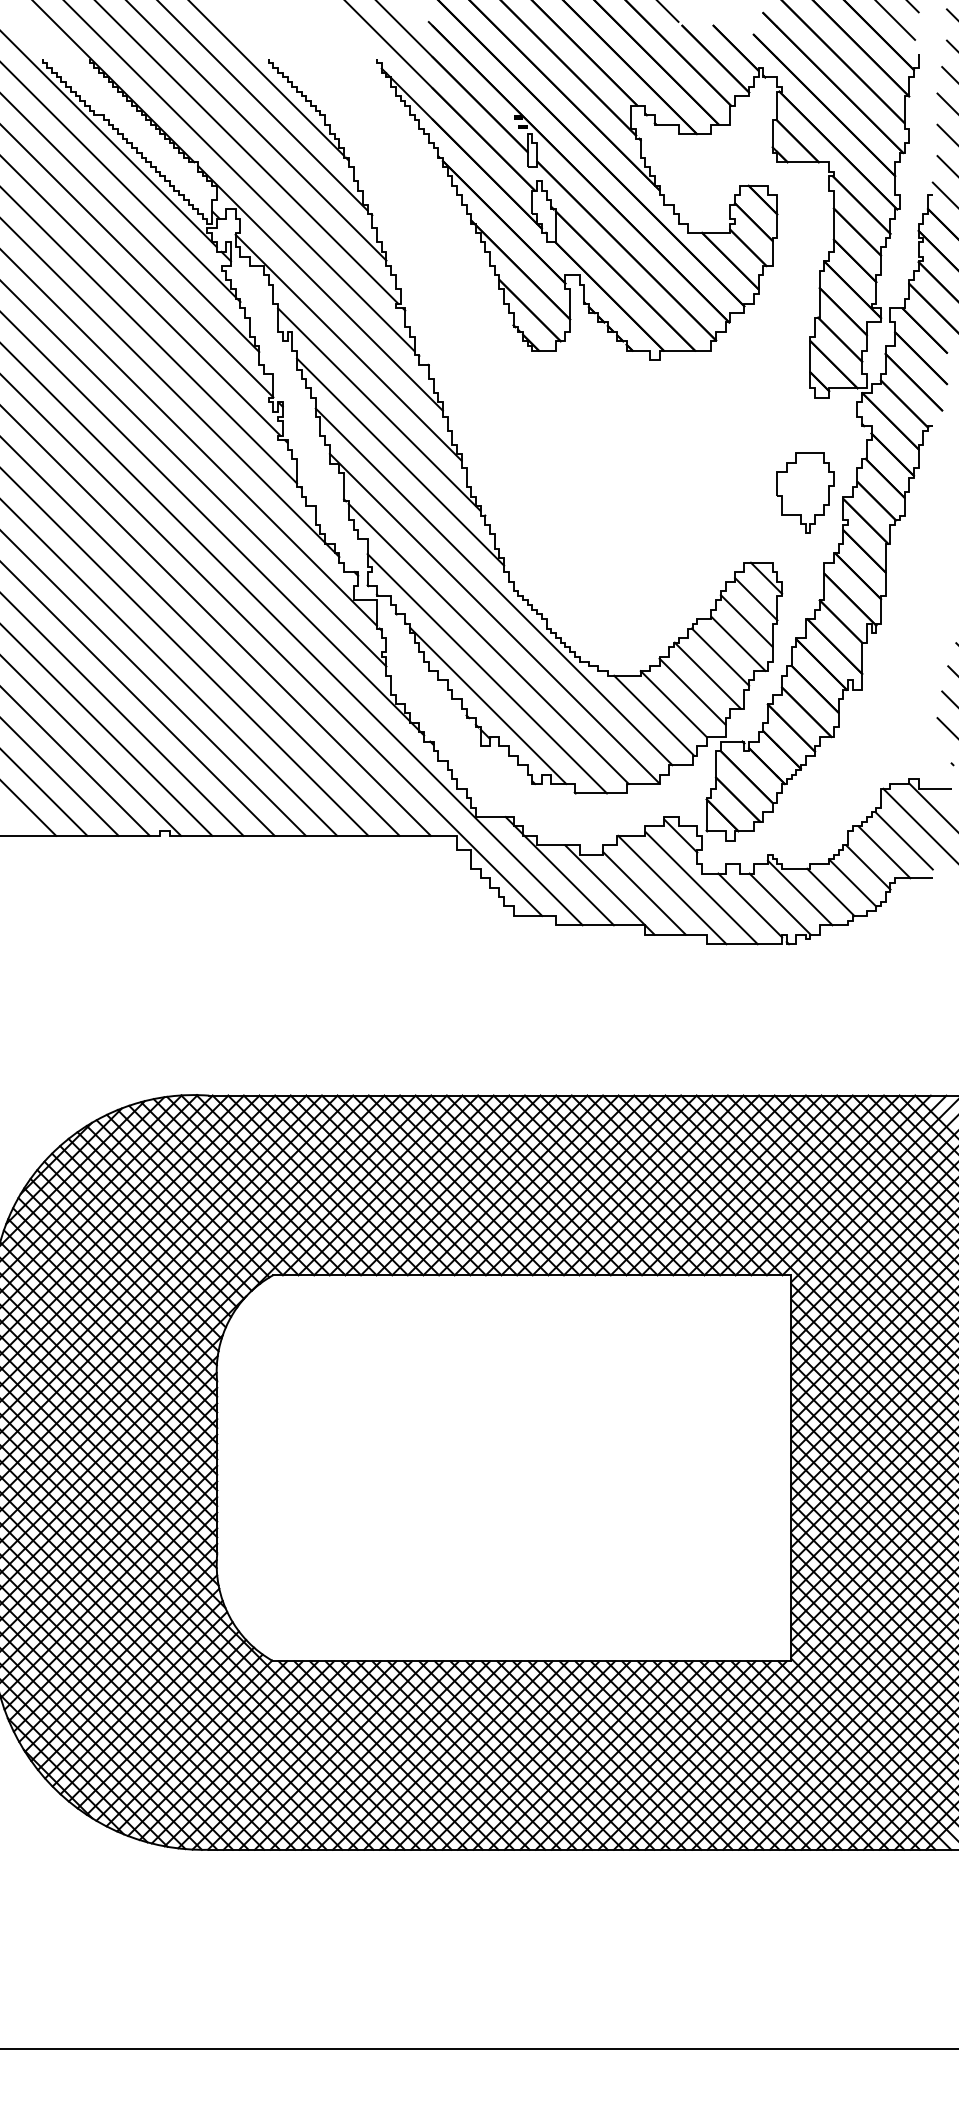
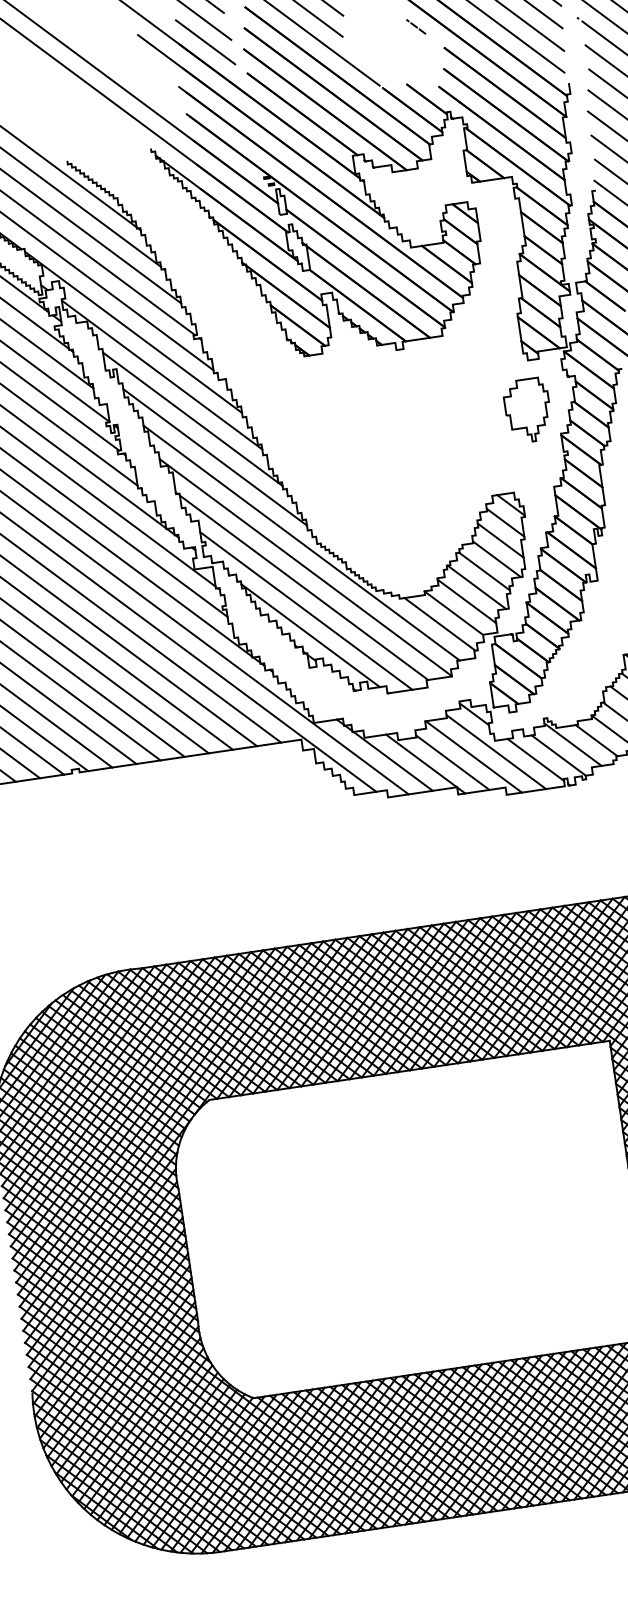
part: (805, 492) -> (527, 409), moved

